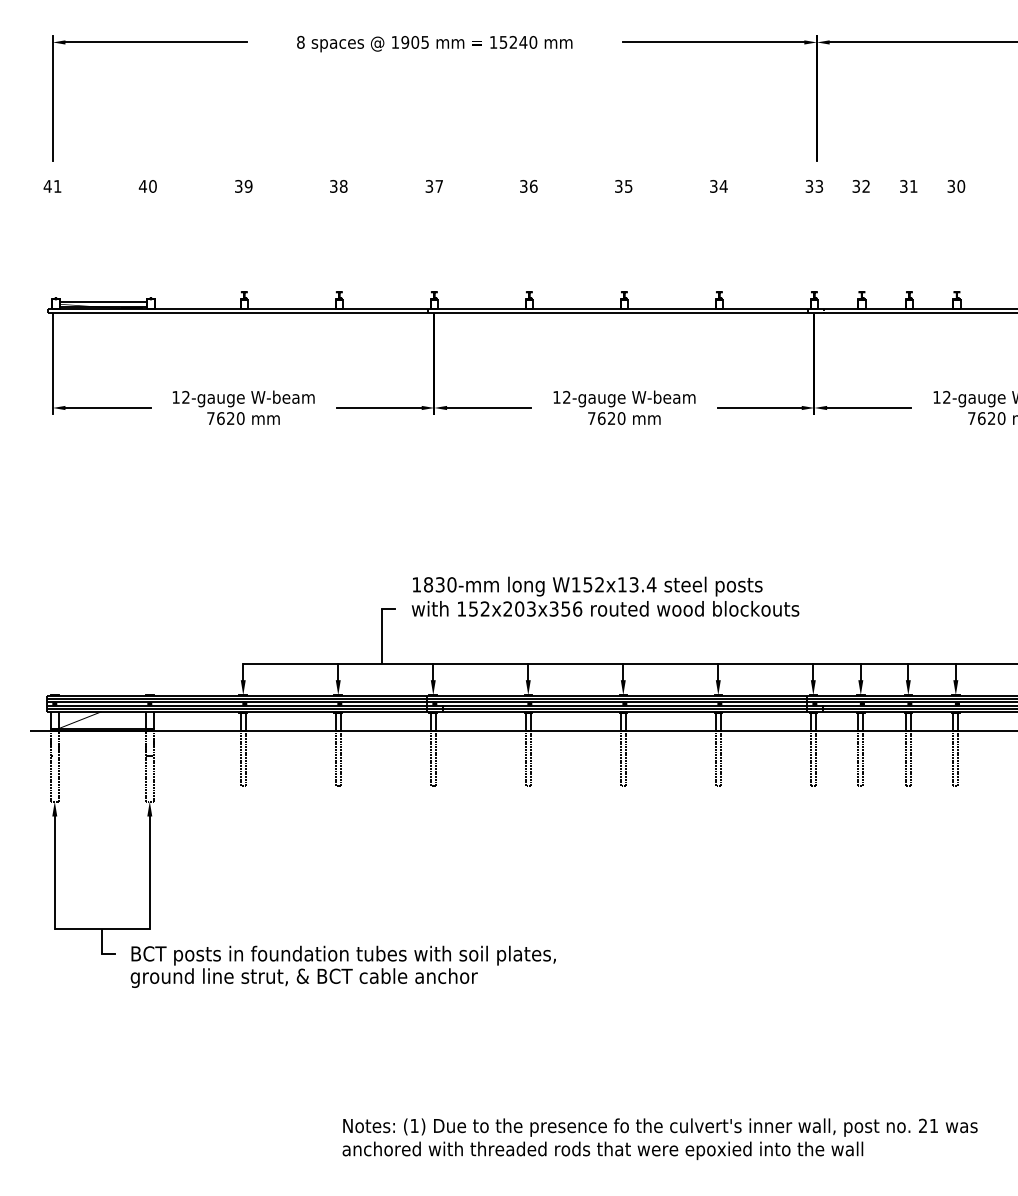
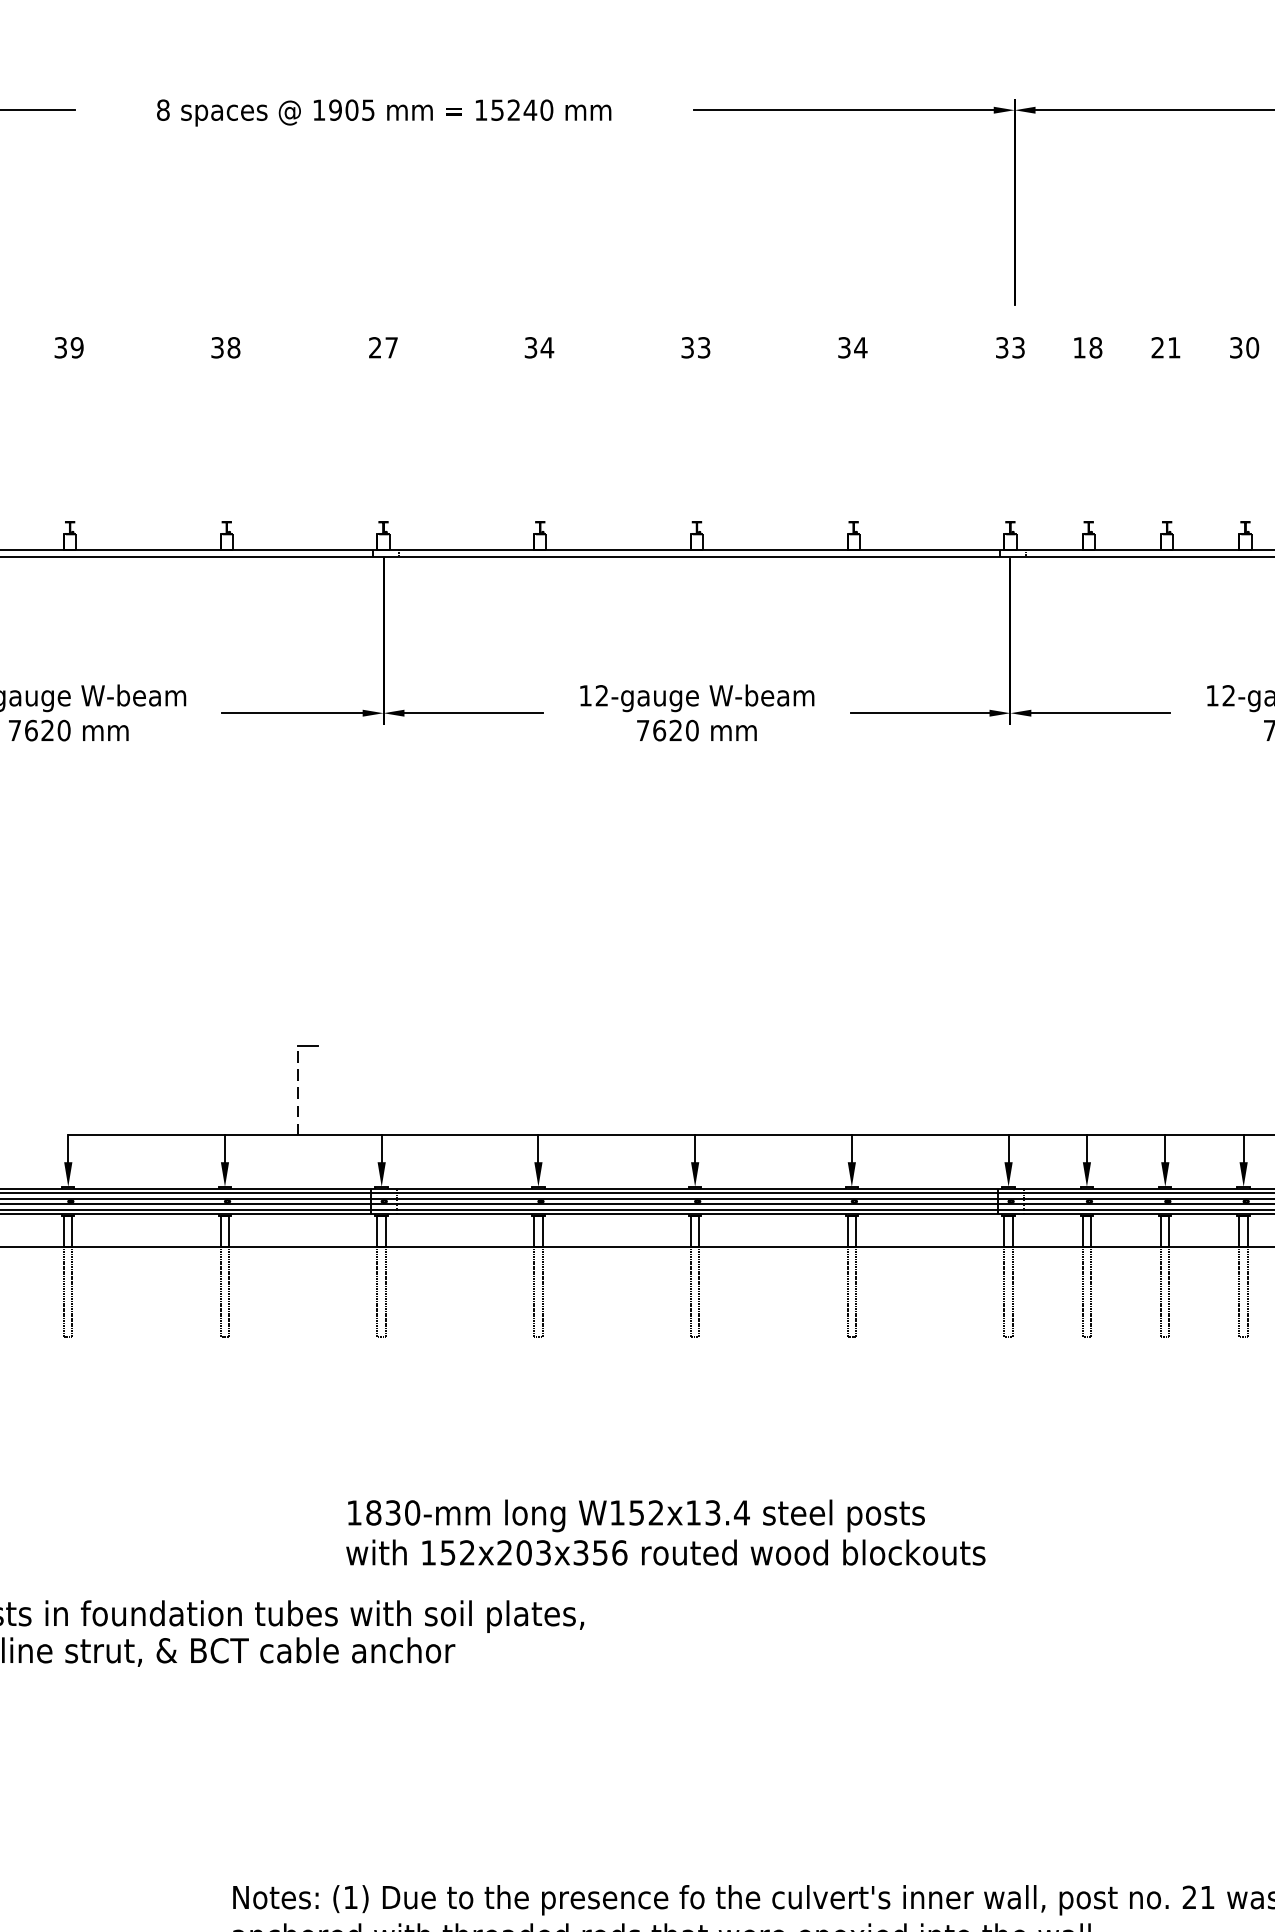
text: (429, 186) -> (375, 347), 37 -> 27
text: (533, 186) -> (547, 347), 36 -> 34
text: (628, 186) -> (703, 347), 35 -> 33
text: (861, 186) -> (1088, 347), 32 -> 18
text: (903, 186) -> (1157, 347), 31 -> 21
text: (605, 596) -> (665, 1532), moved
line: (382, 636) -> (297, 1090), solid -> dashed

